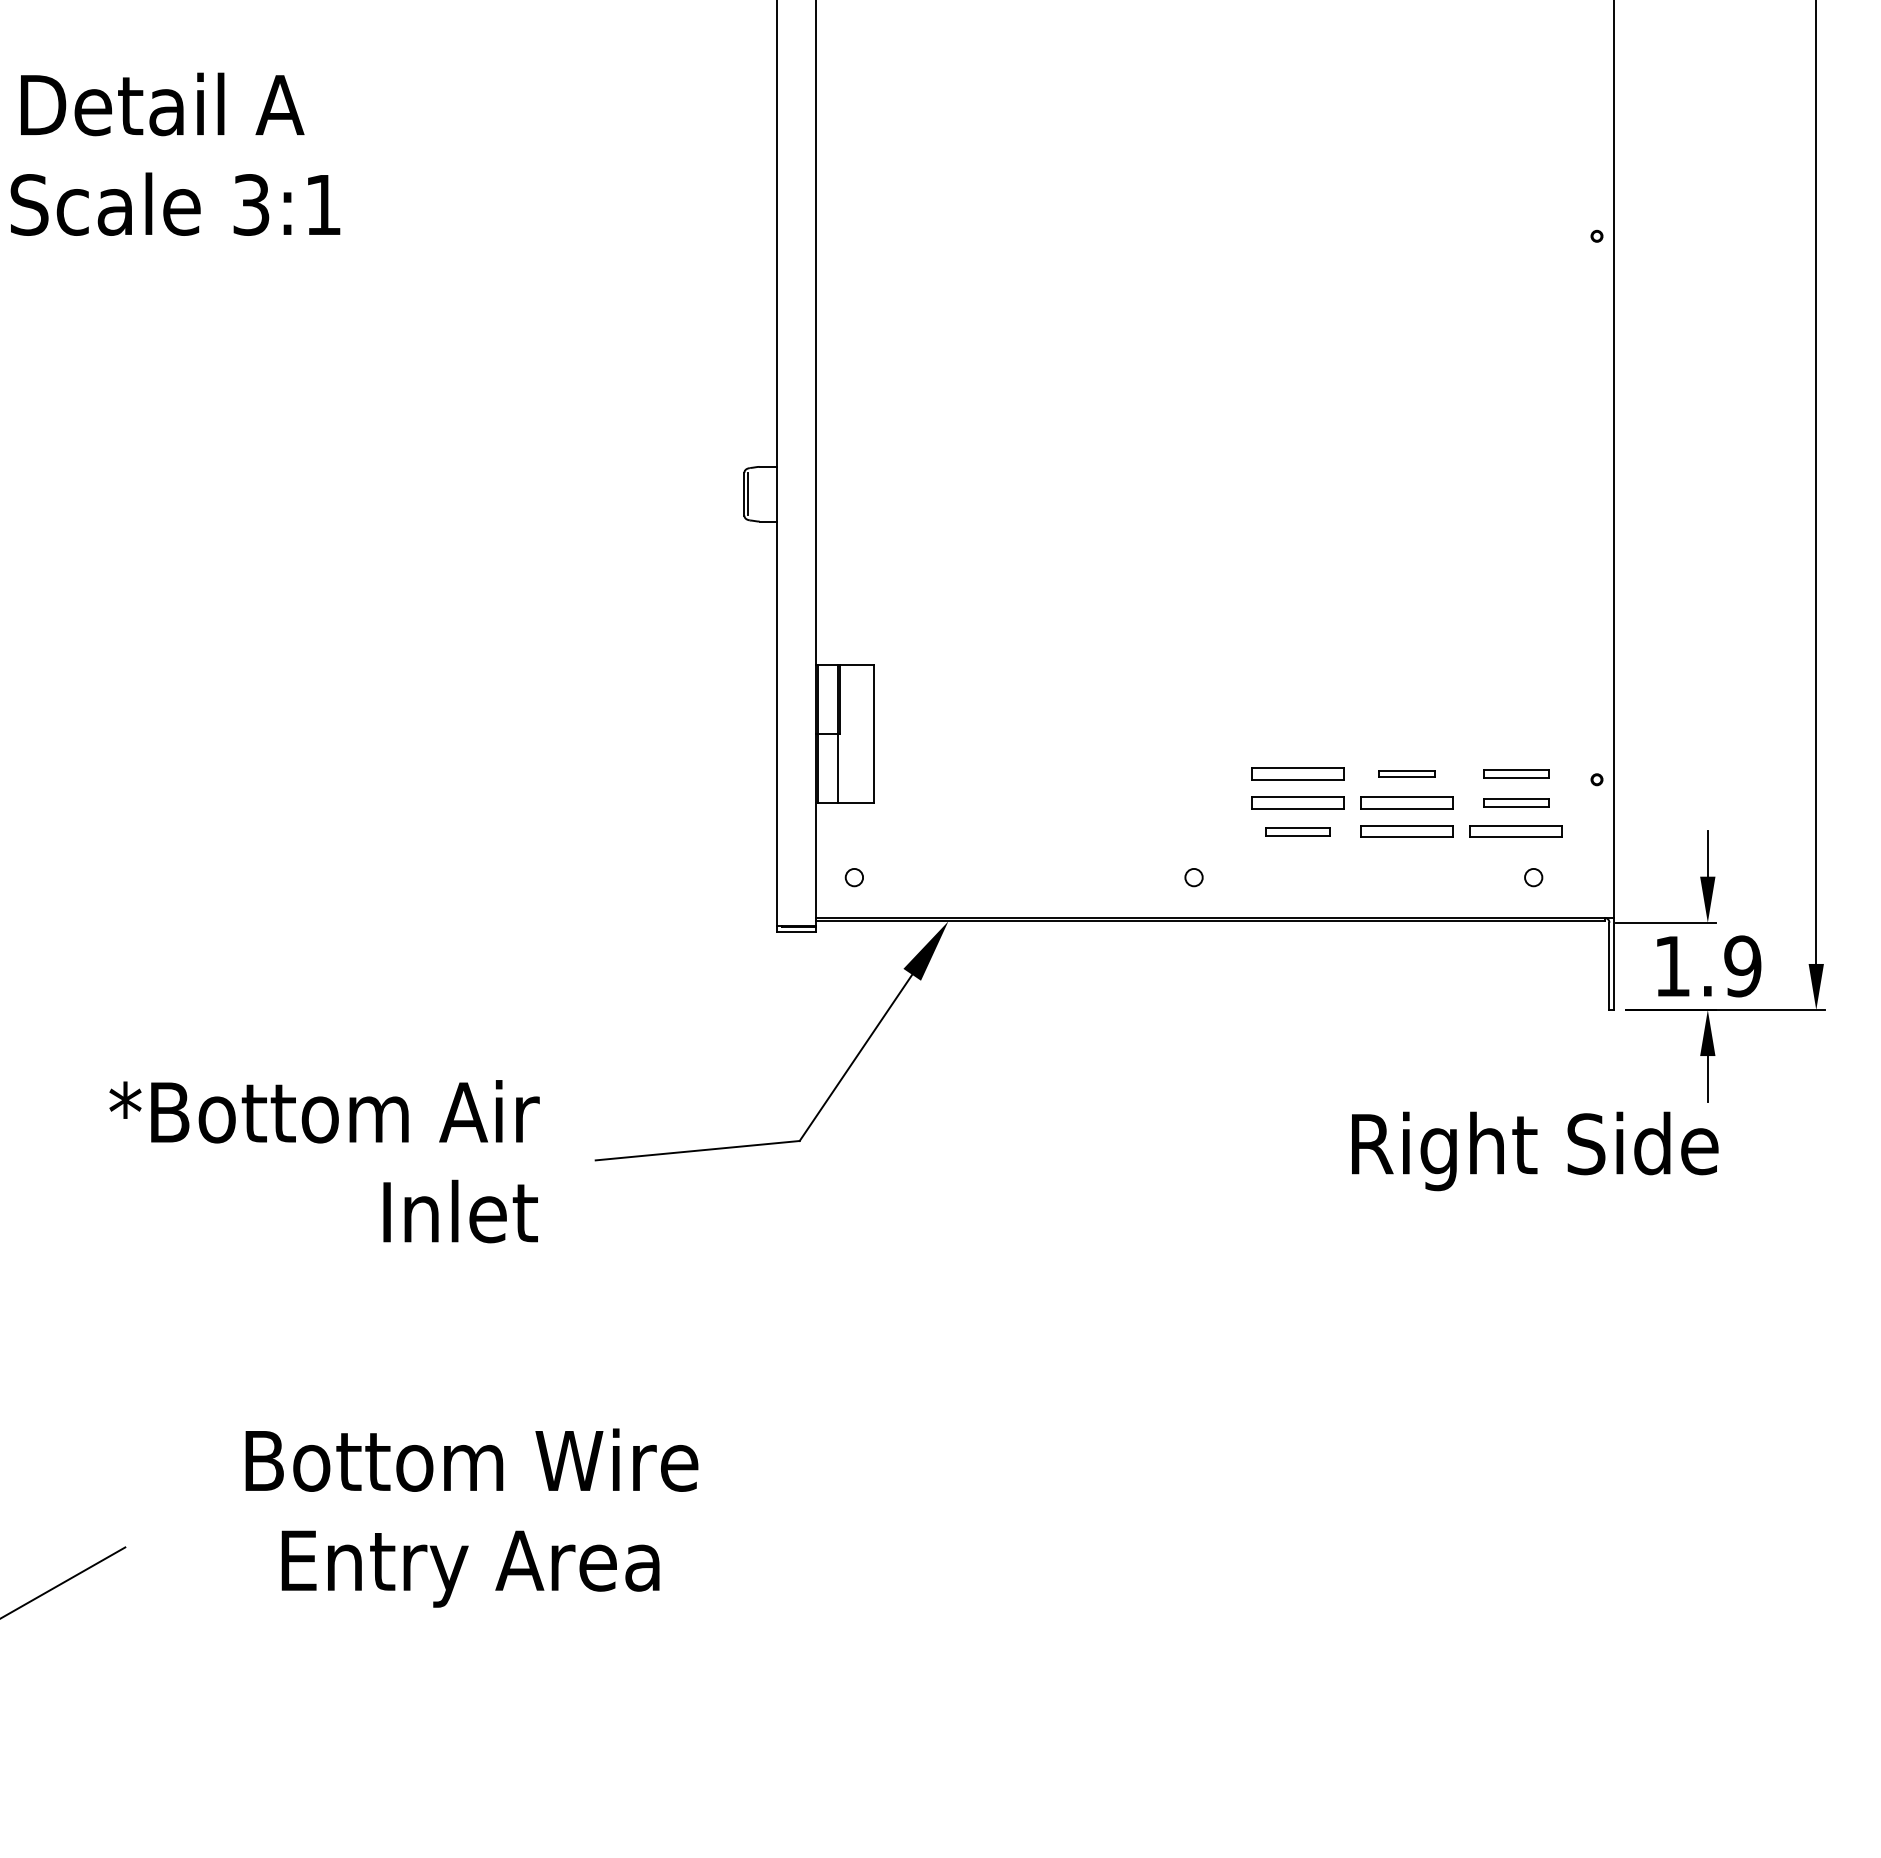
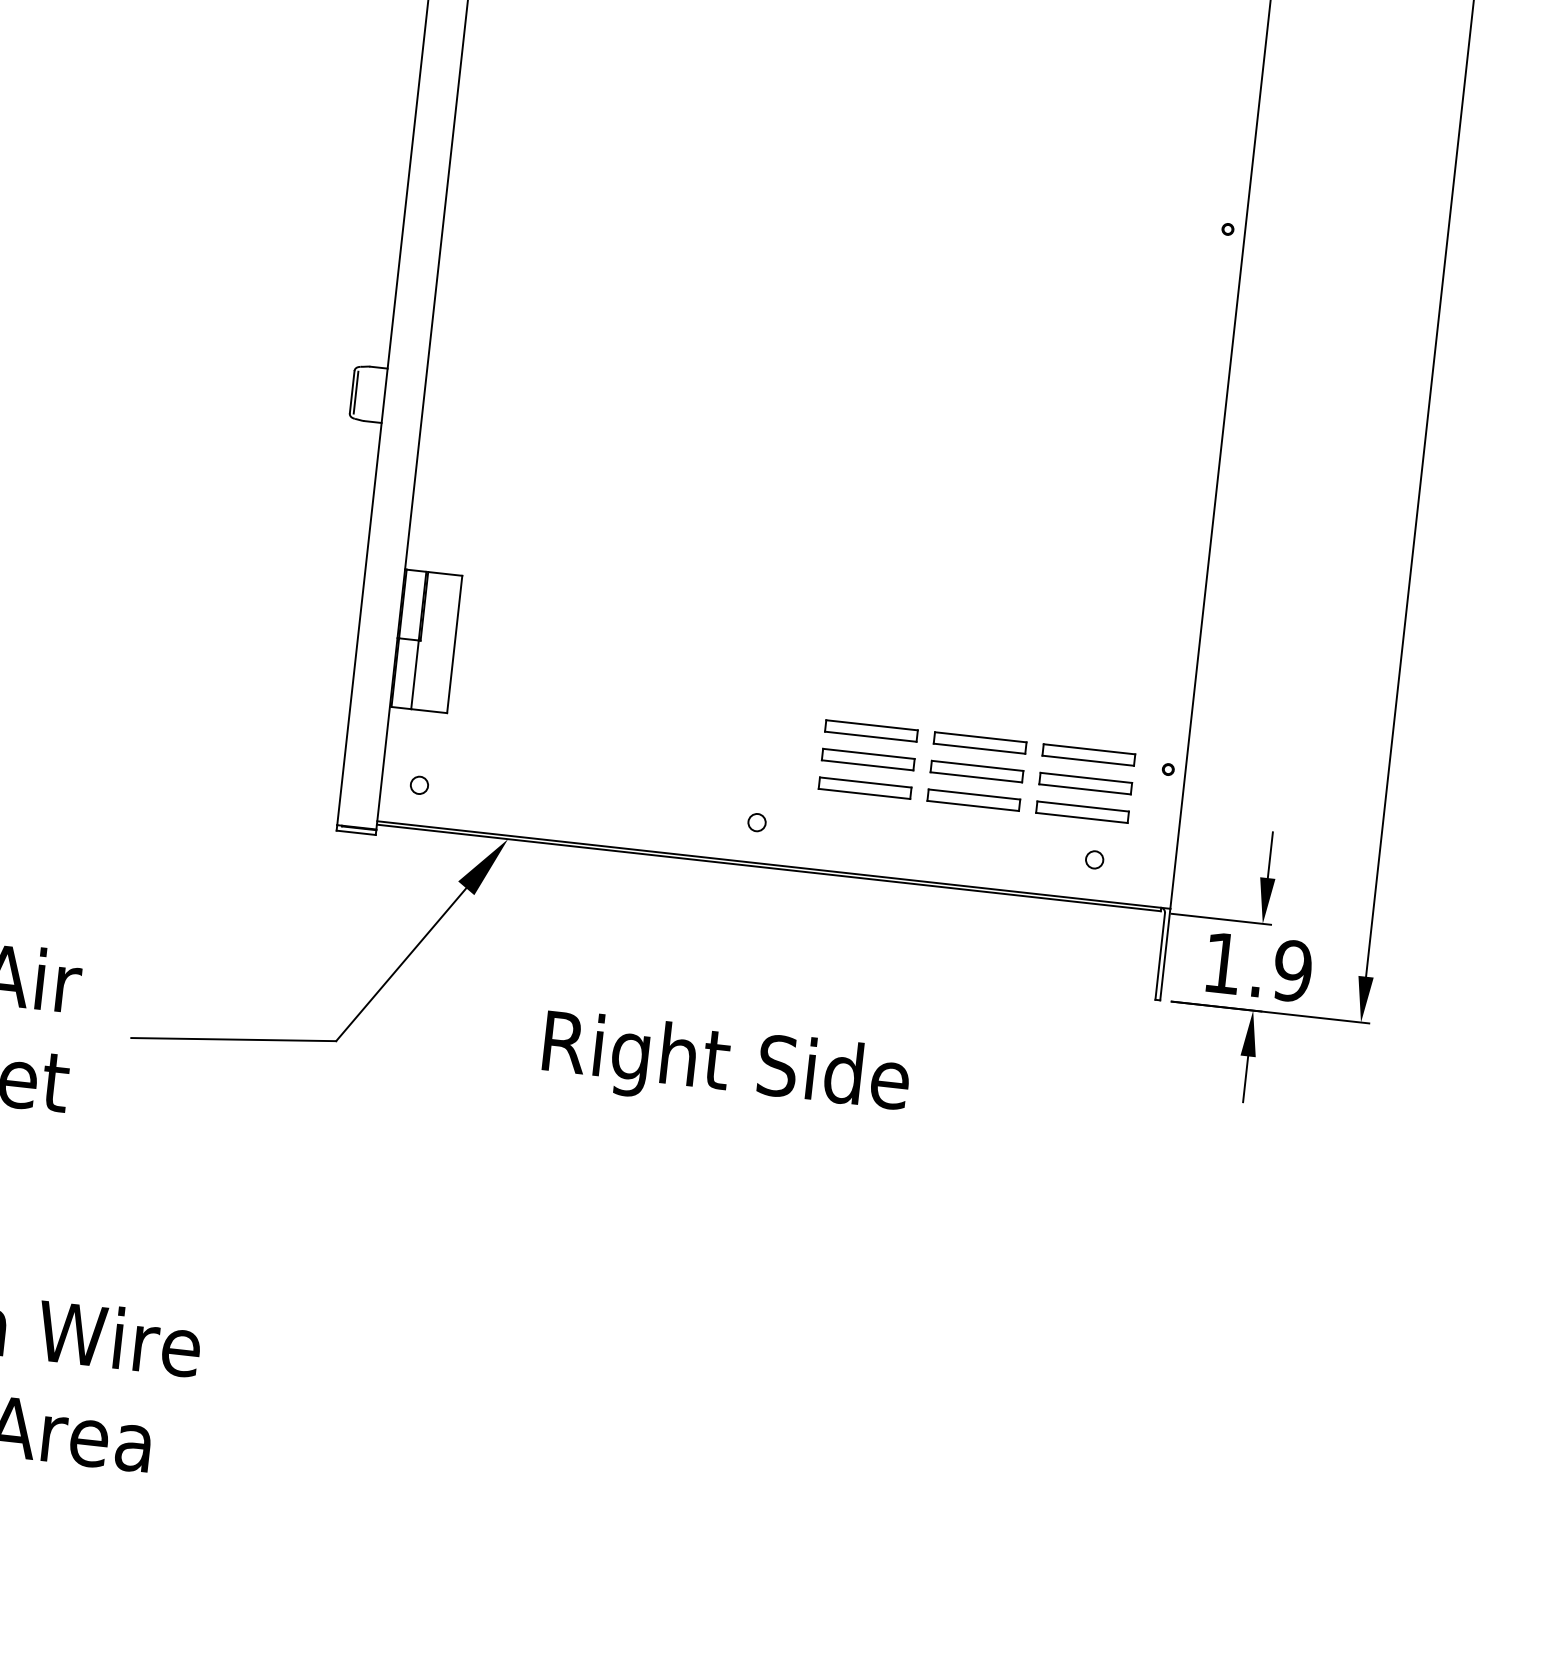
part: (1406, 773) -> (979, 742), size x1.67
part: (1515, 773) -> (1088, 754), size x1.43
part: (1515, 802) -> (1084, 783), size x1.43
part: (1297, 831) -> (864, 788), size x1.43
text: (1535, 1151) -> (726, 1067), moved

